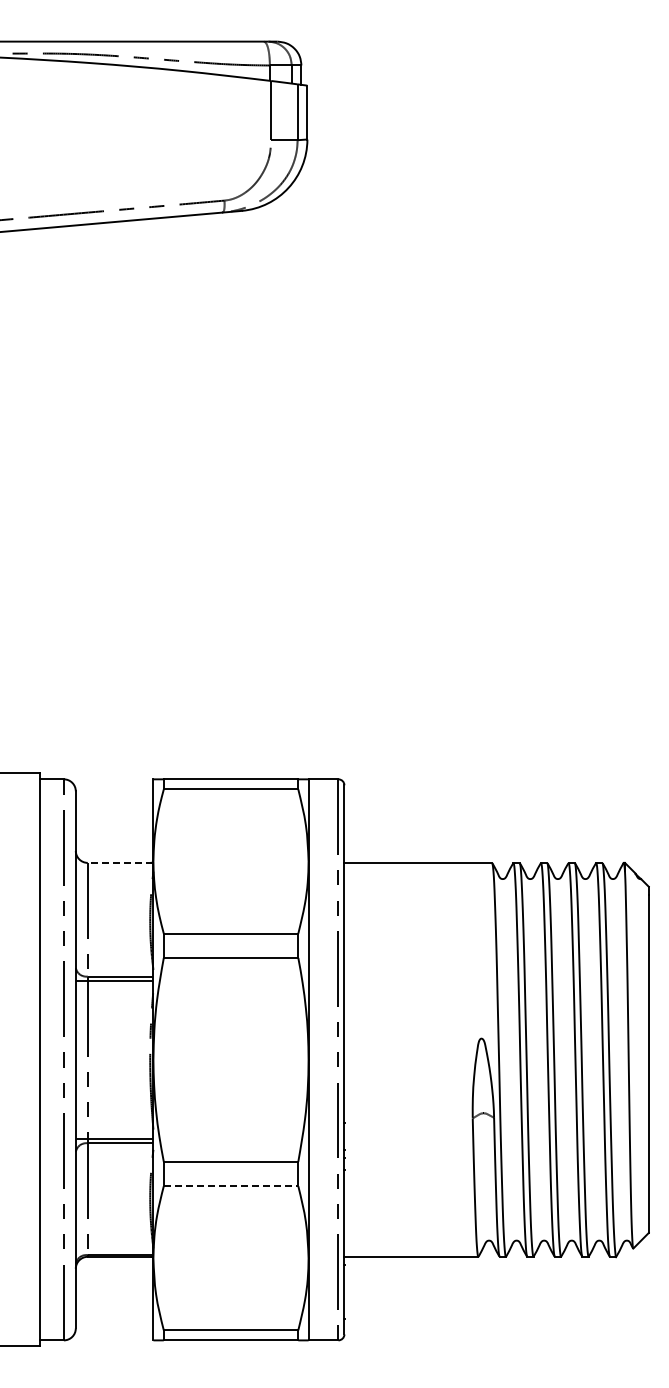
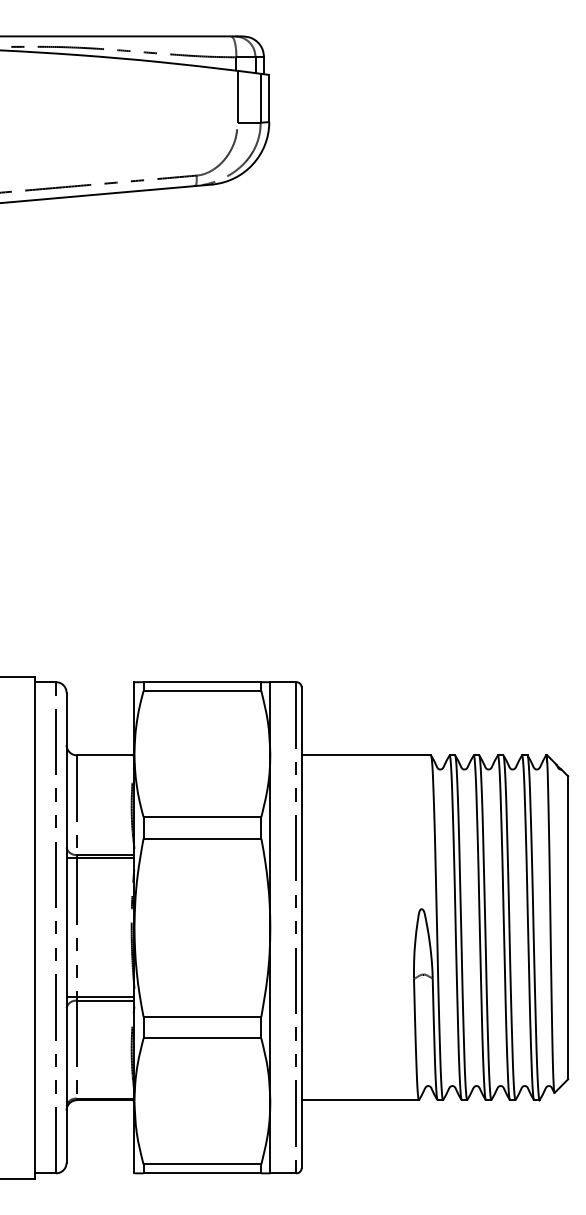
line: (120, 862) -> (105, 755), dashed -> solid
line: (231, 1186) -> (202, 1038), dashed -> solid

